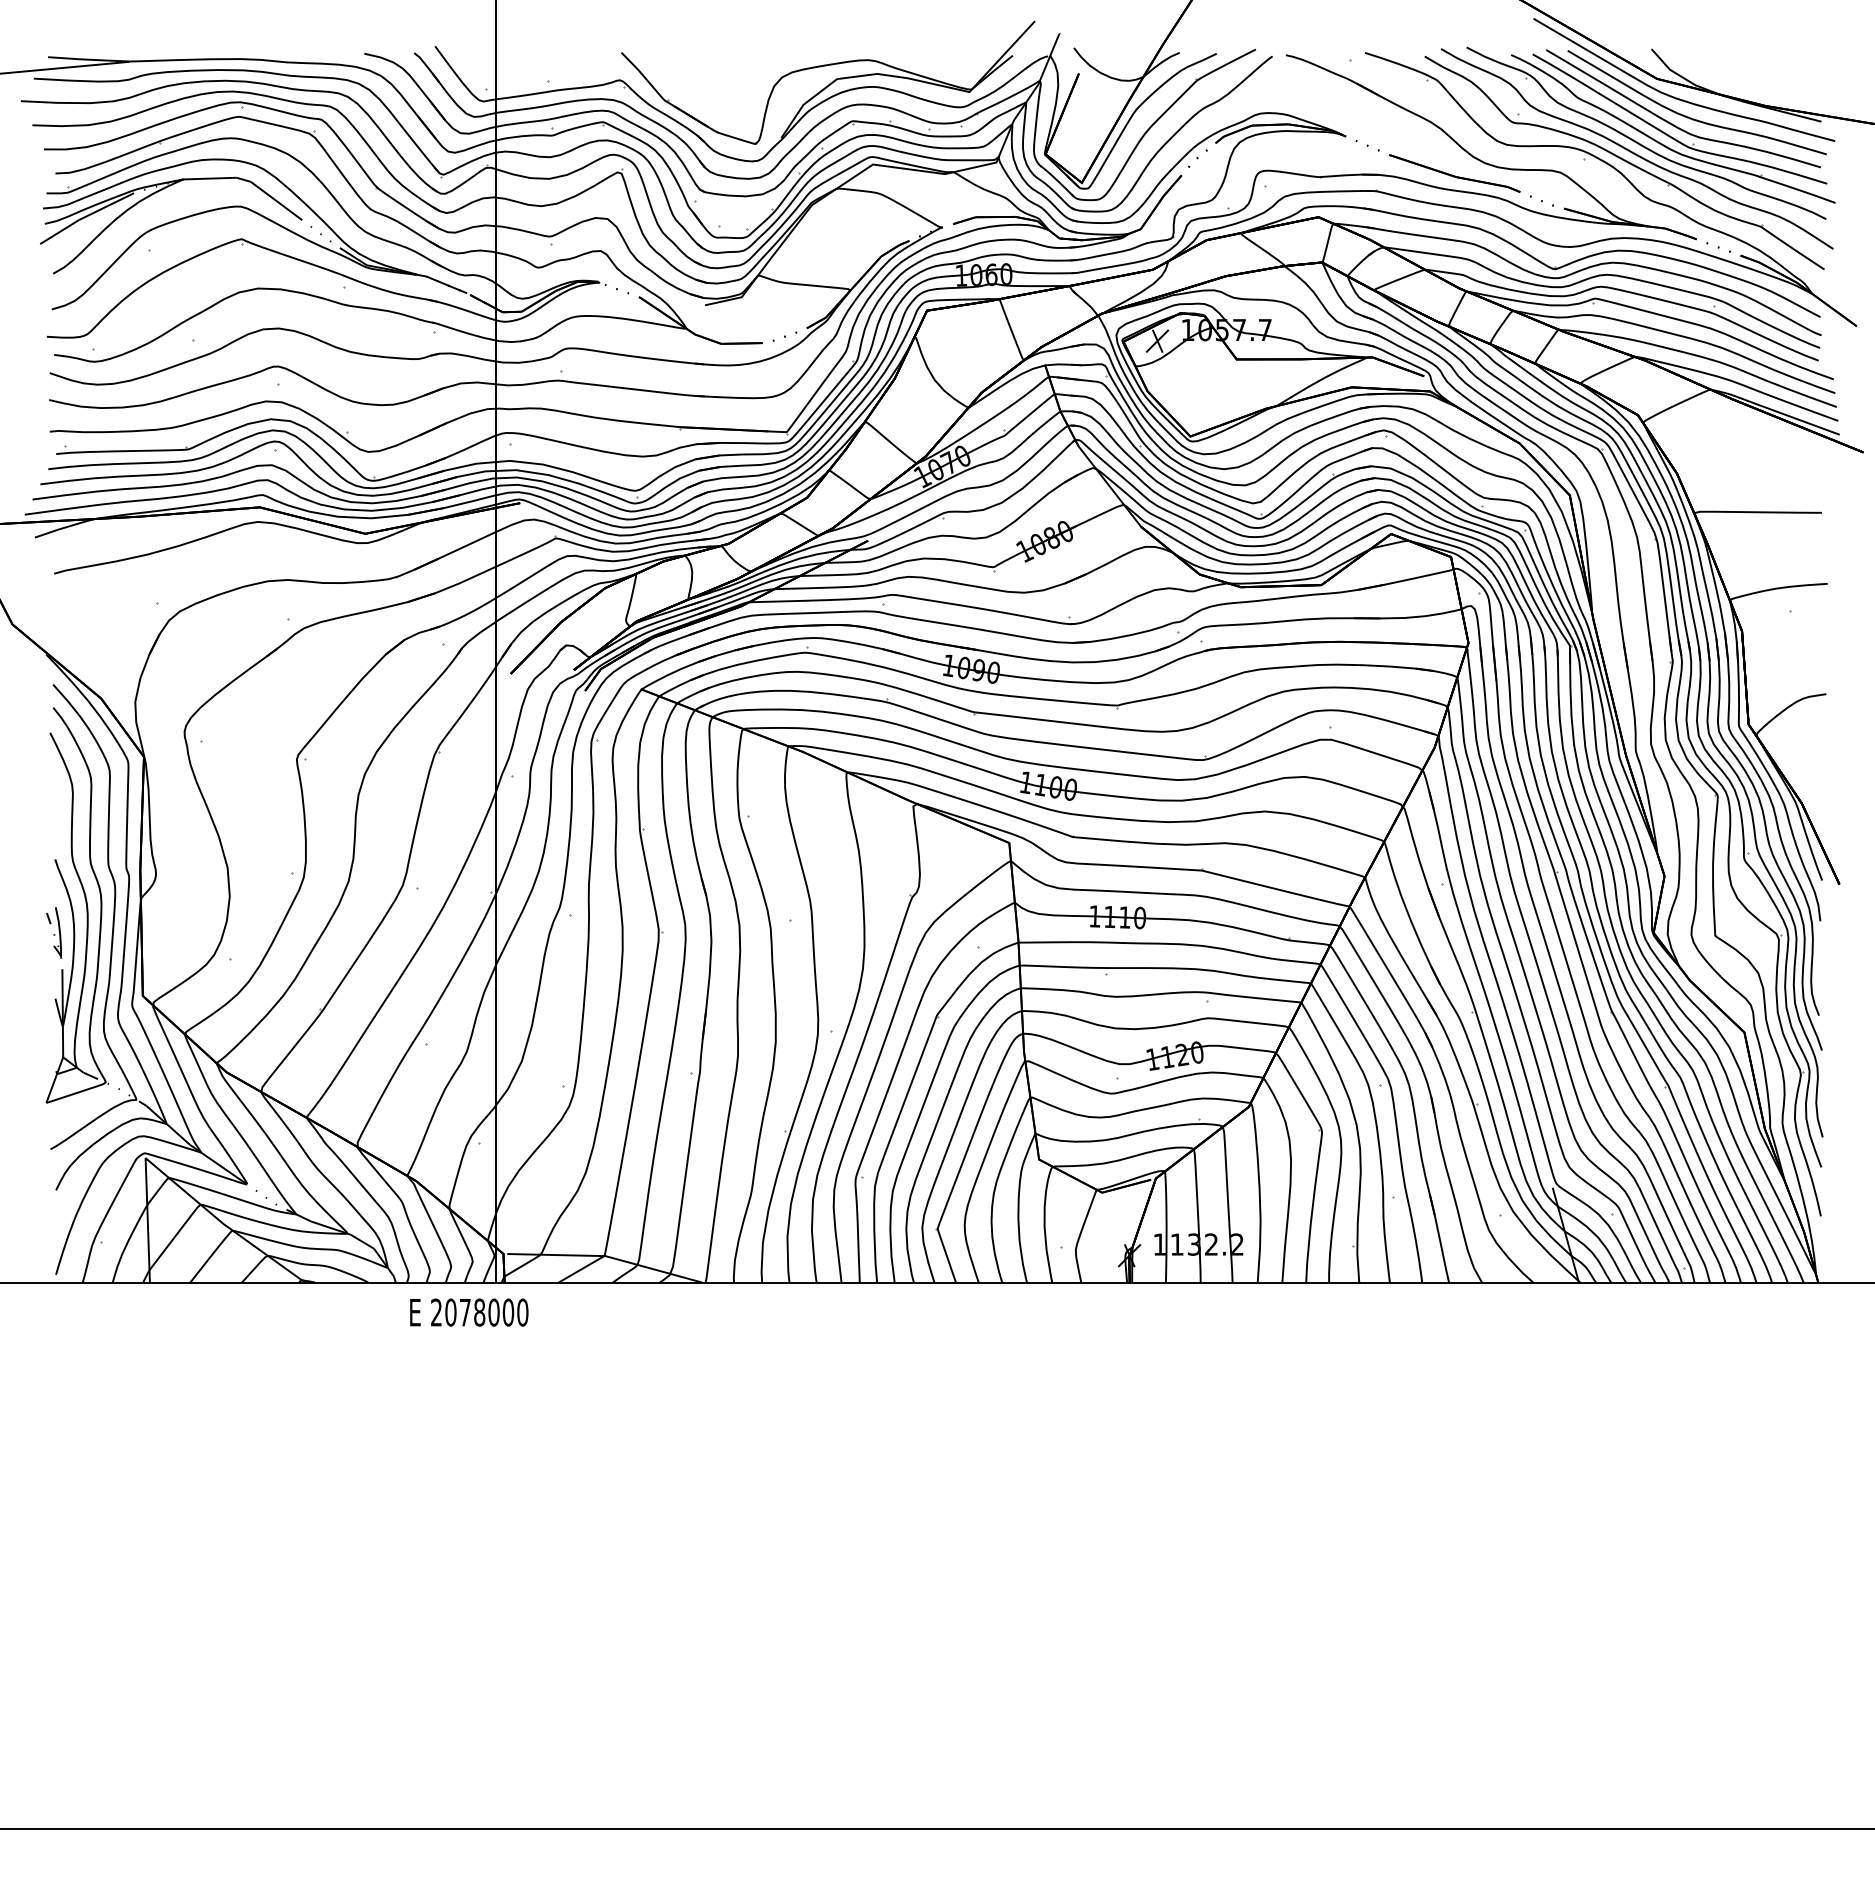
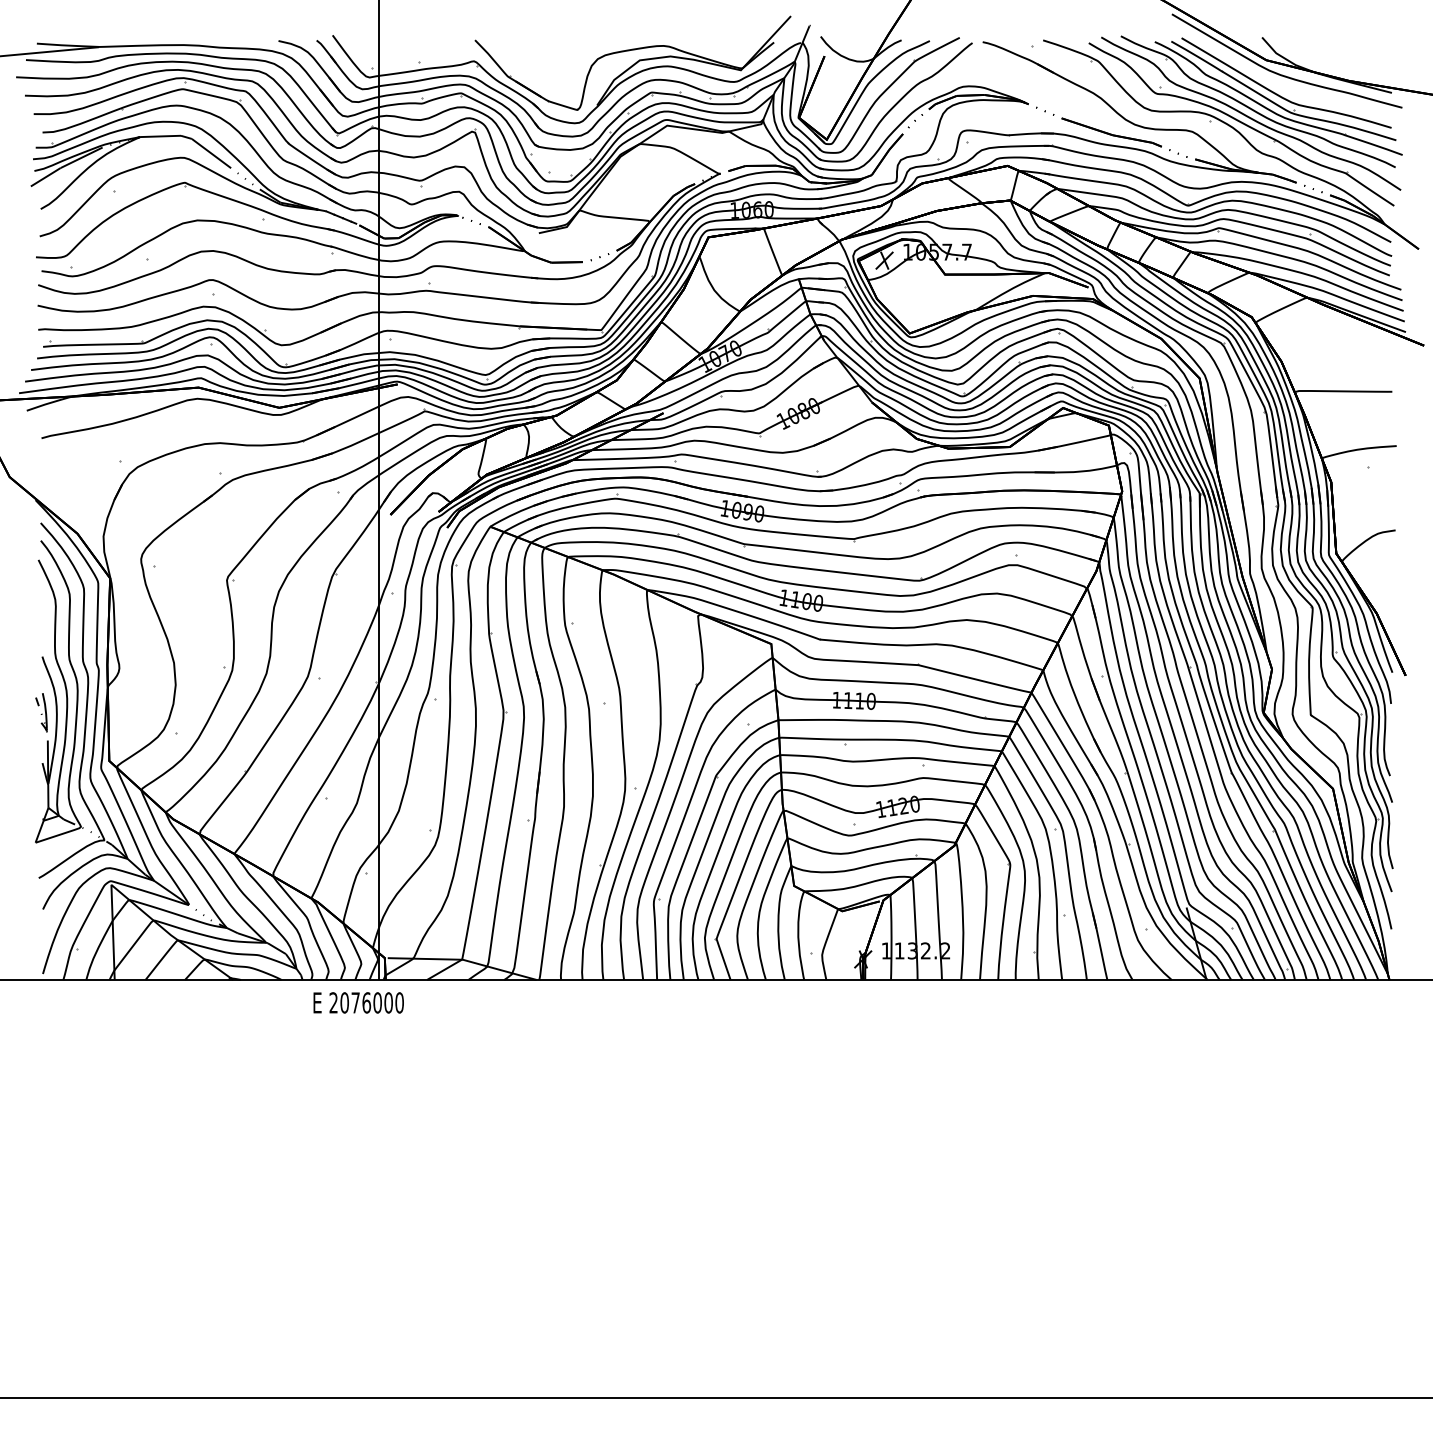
curve: (1691, 117) -> (1292, 89), removed
text: (479, 1312) -> (366, 1002), 2078000 -> 2076000

